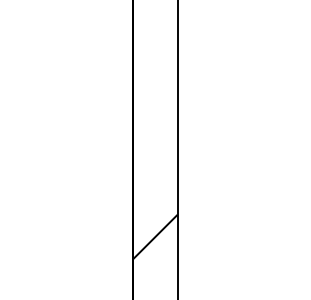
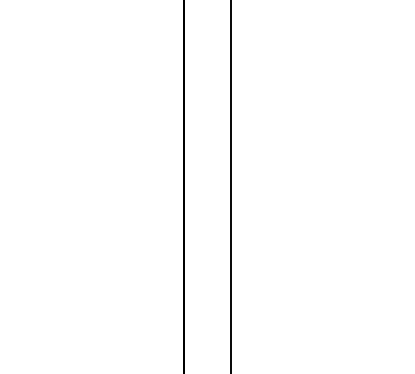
hatch: (155, 236) -> (207, 323), removed

